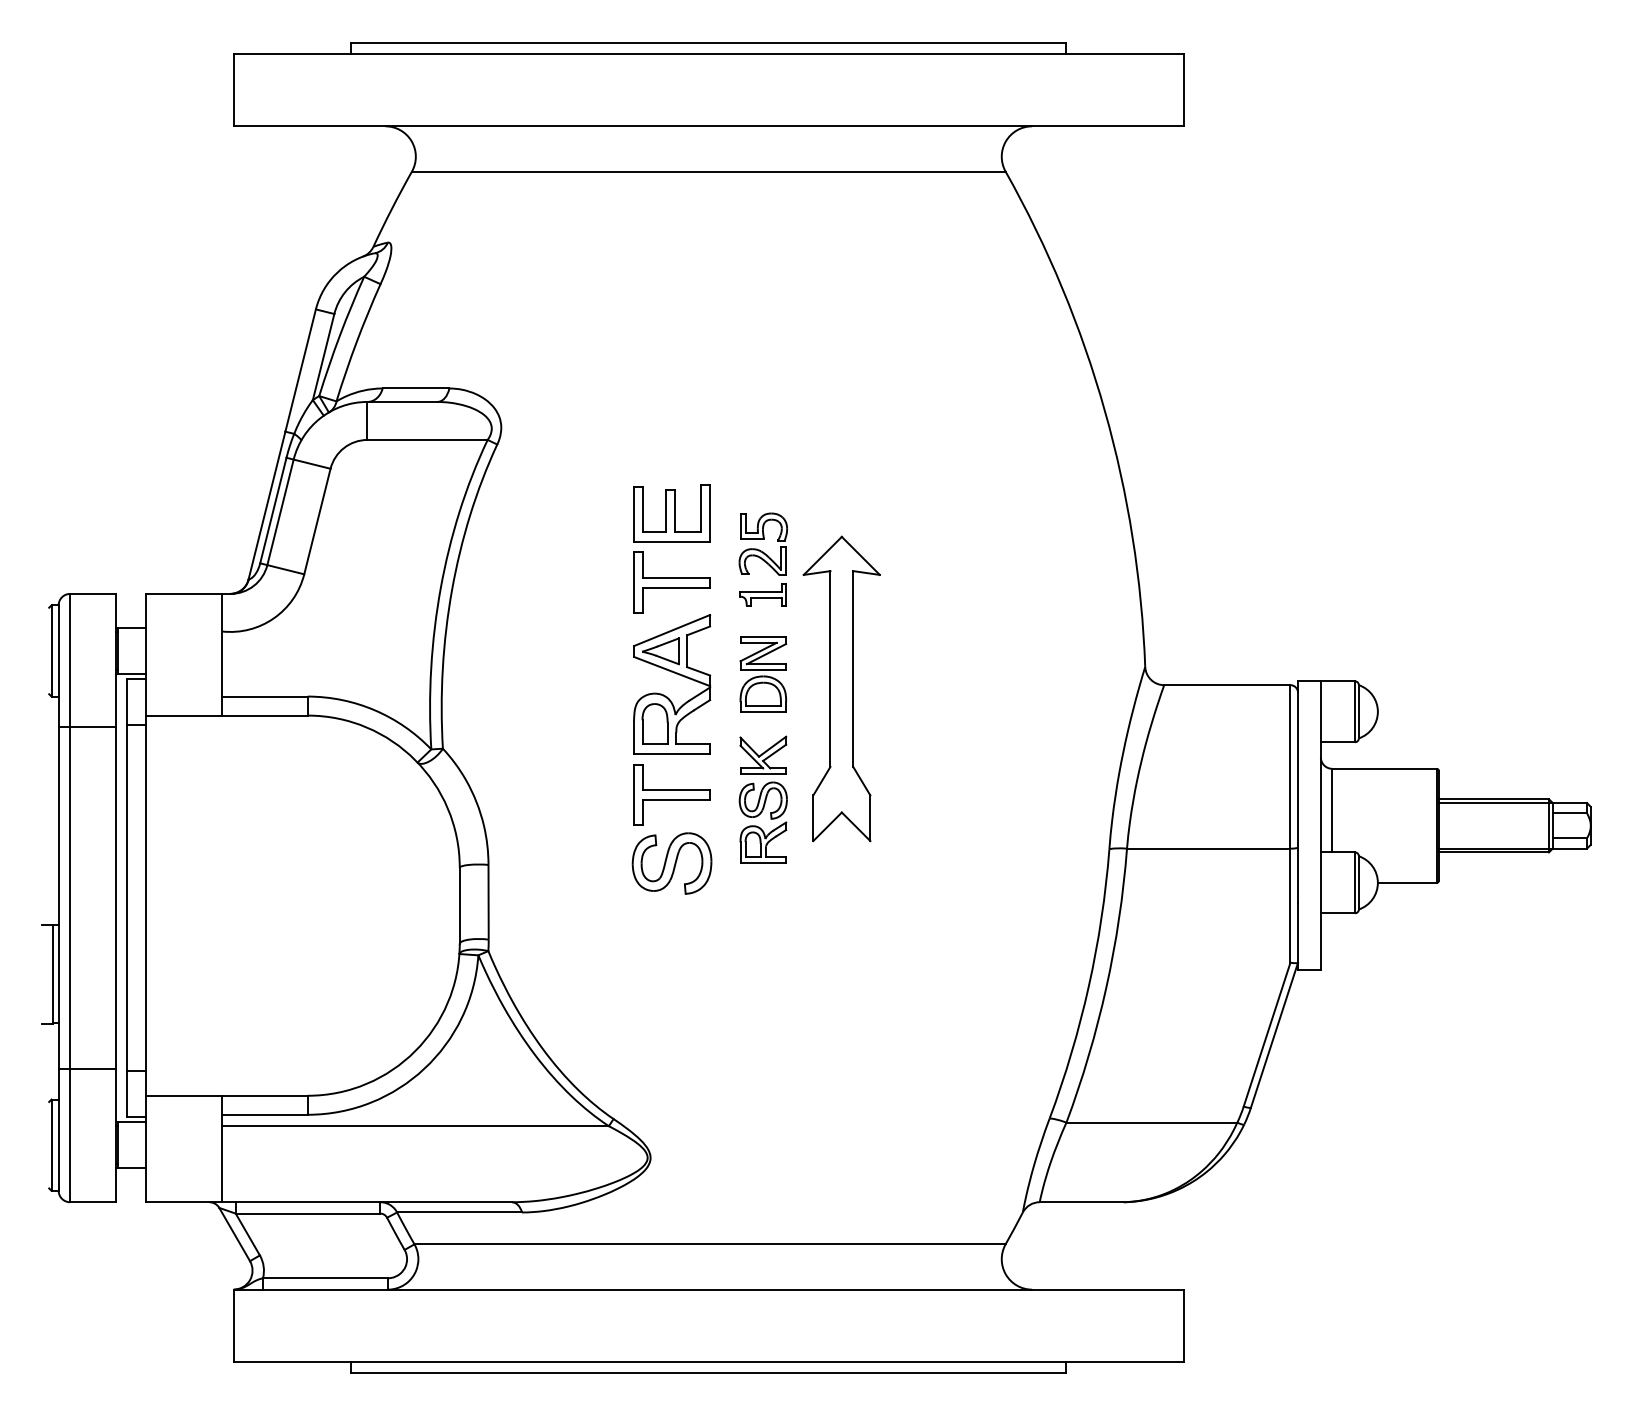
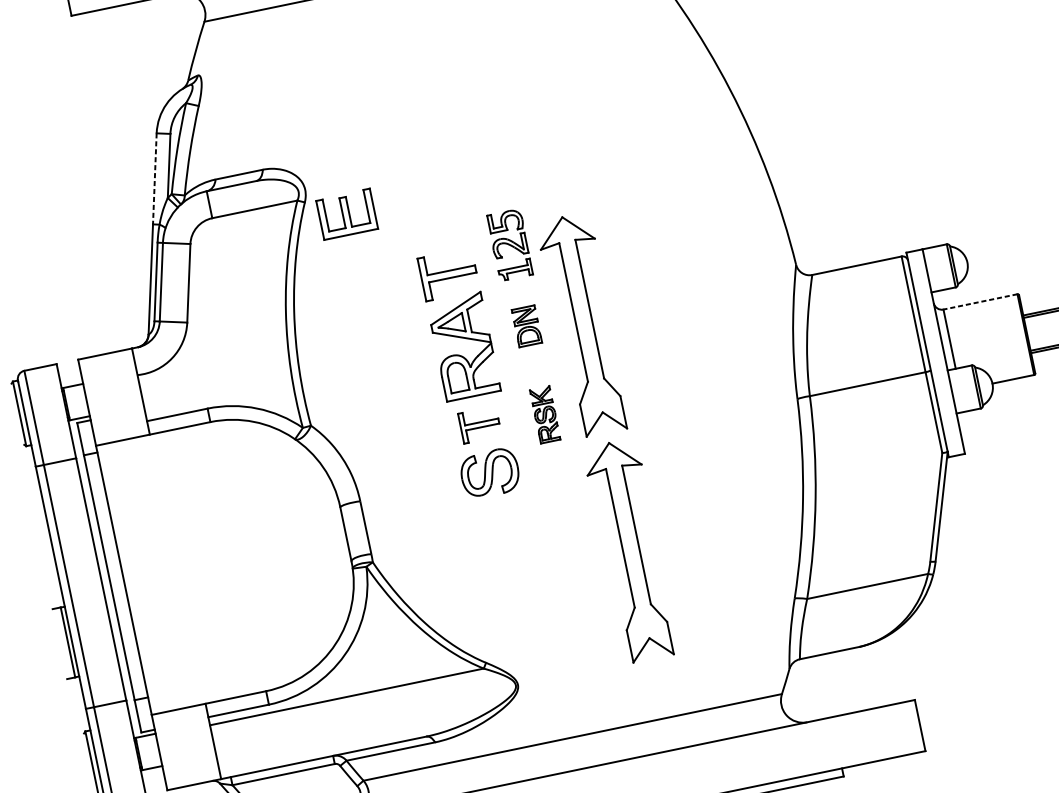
line: (300, 371) -> (154, 179), solid -> dashed
part: (671, 513) -> (346, 214), moved
part: (763, 674) -> (527, 326), size x0.7
line: (1384, 768) -> (980, 301), solid -> dashed
part: (671, 794) -> (479, 424), size x0.7
part: (762, 799) -> (544, 414), size x0.6
part: (841, 1007) -> (631, 550), added

